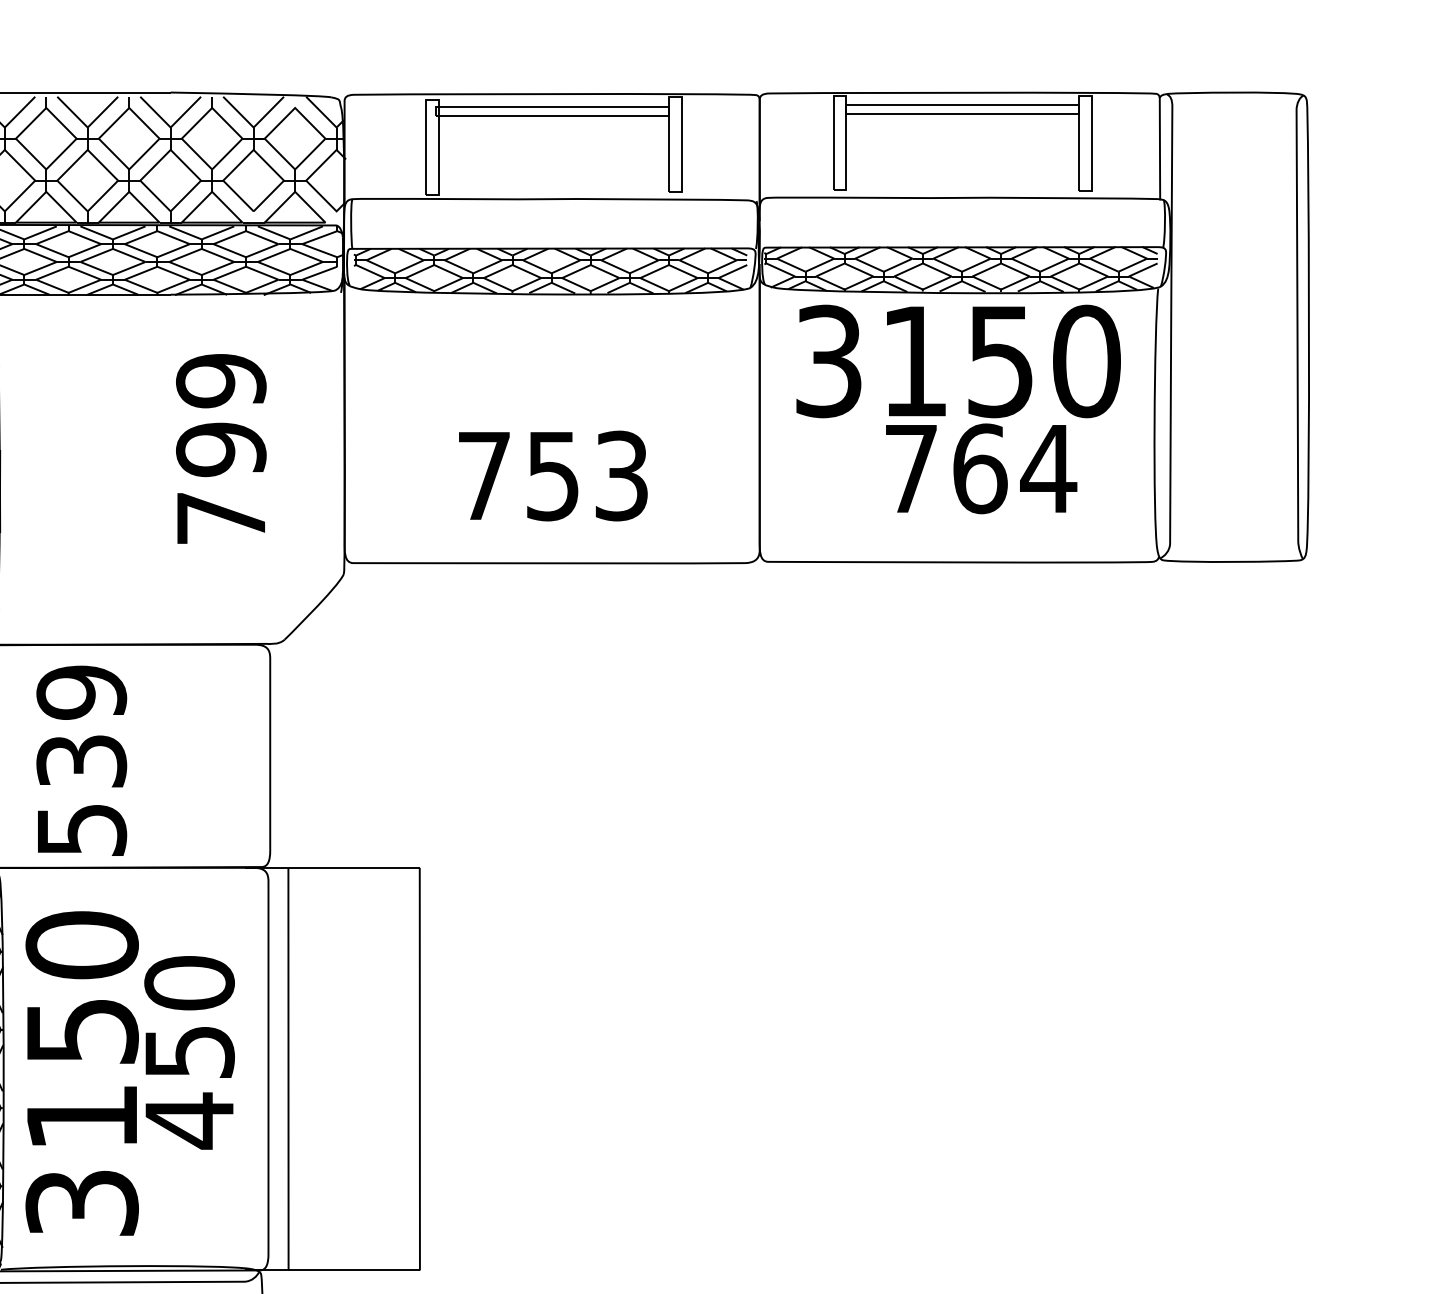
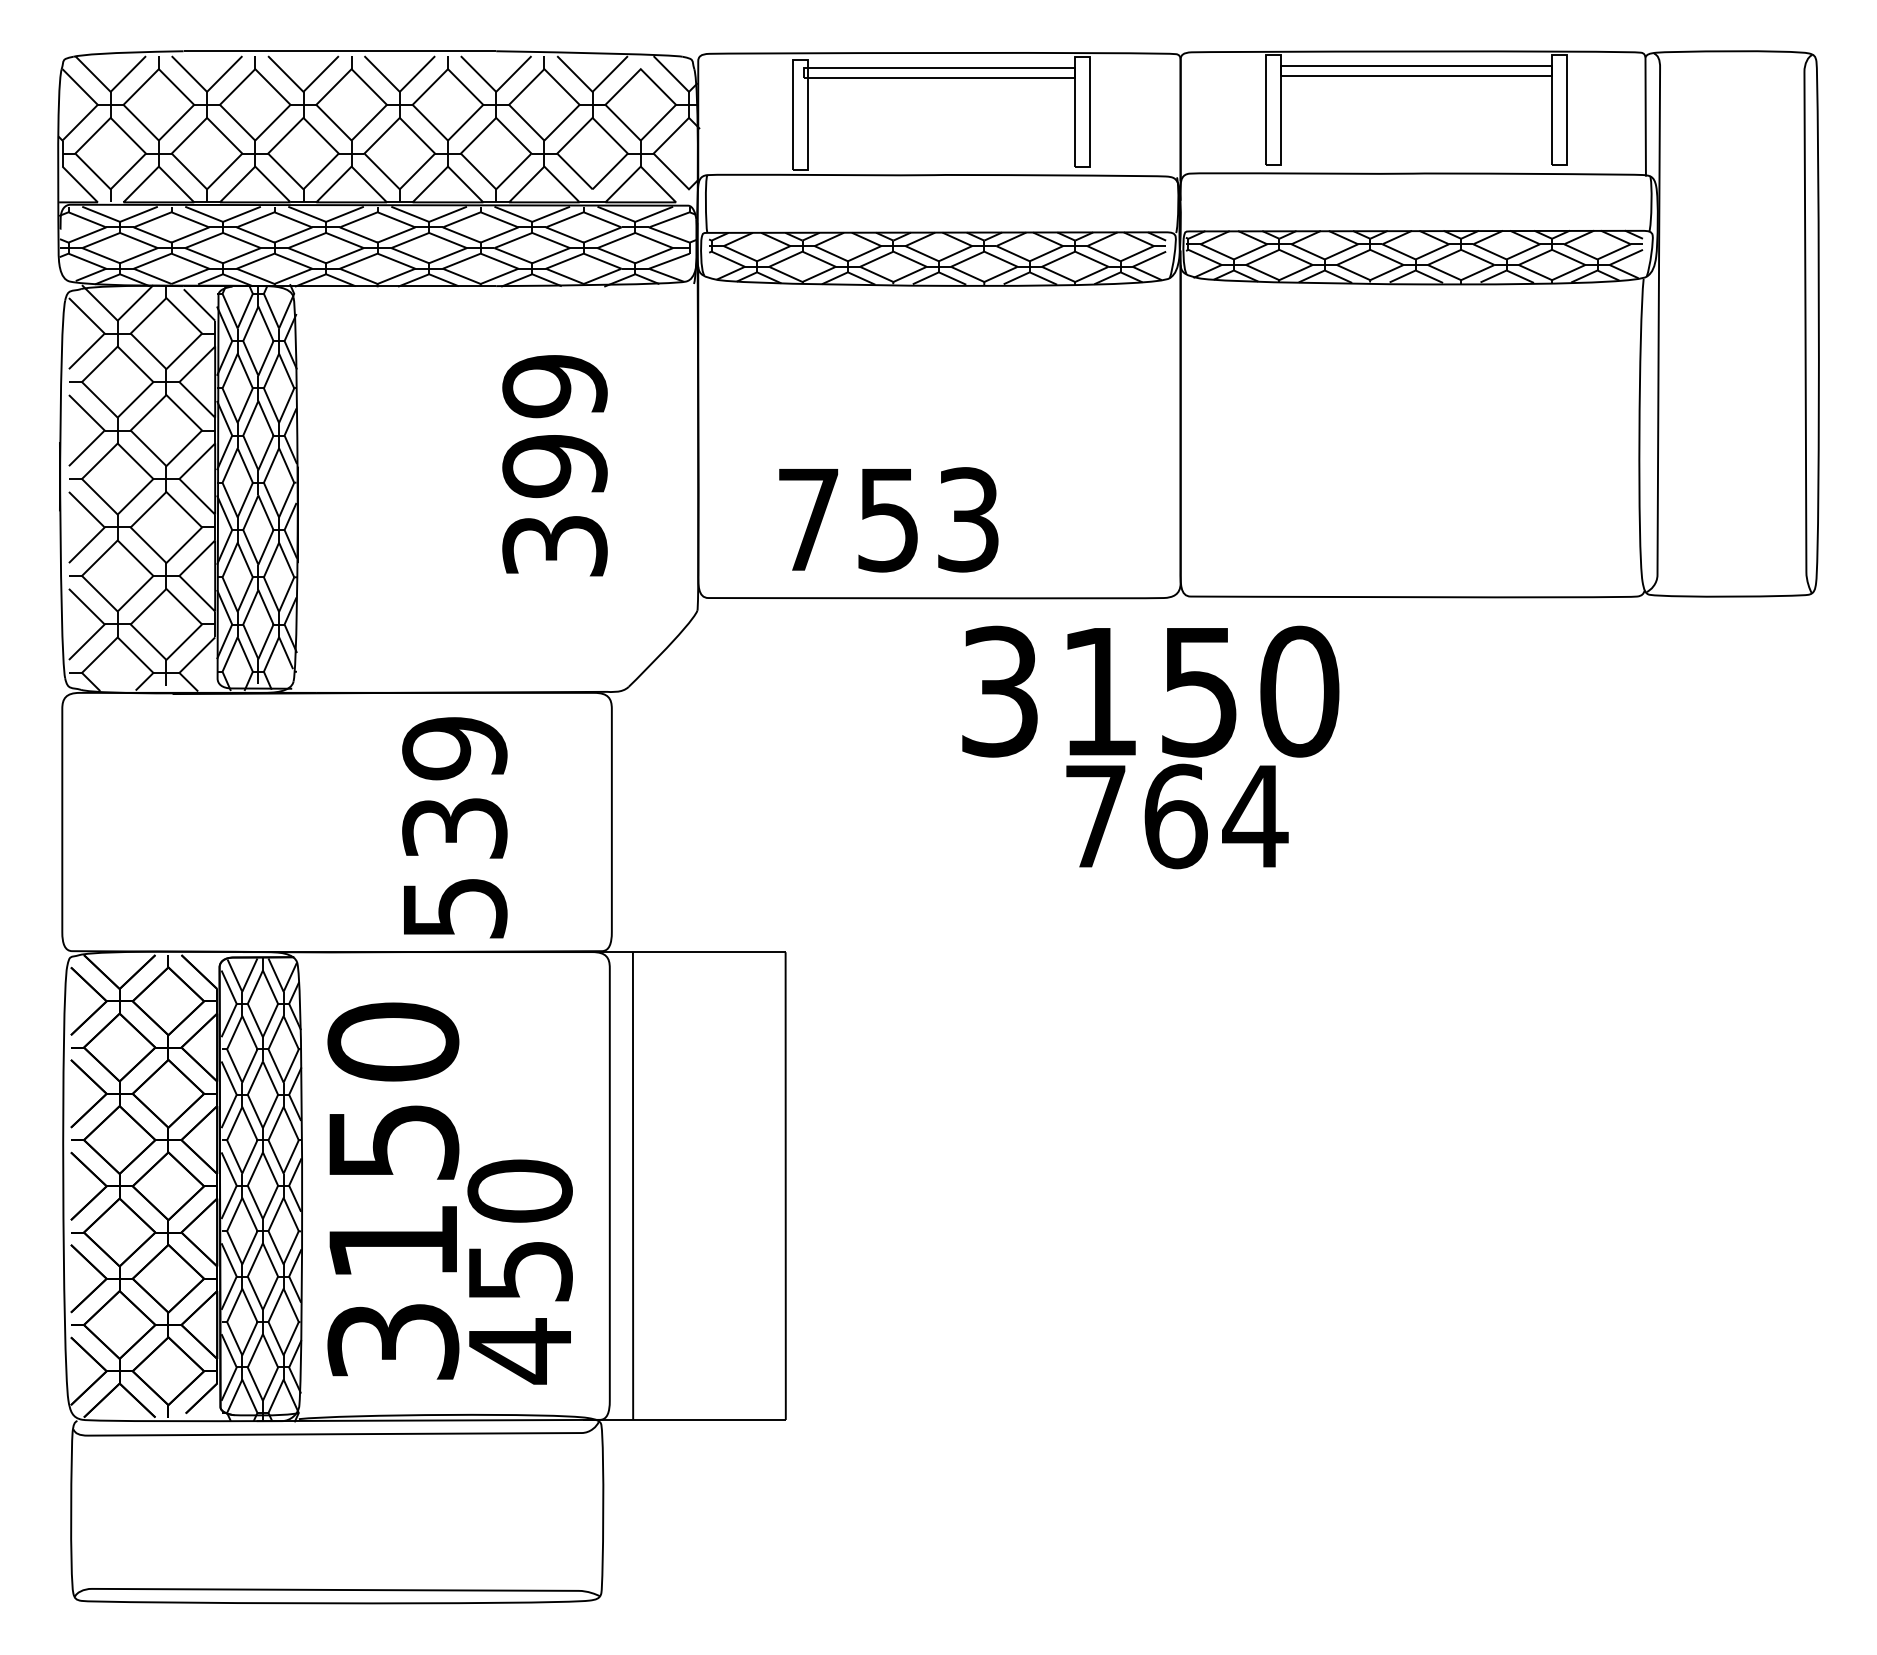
text: (958, 409) -> (1150, 747), moved
text: (553, 475) -> (888, 519), moved
text: (220, 518) -> (554, 546), 799 -> 399
text: (81, 760) -> (454, 827), moved
text: (189, 1052) -> (519, 1271), moved

